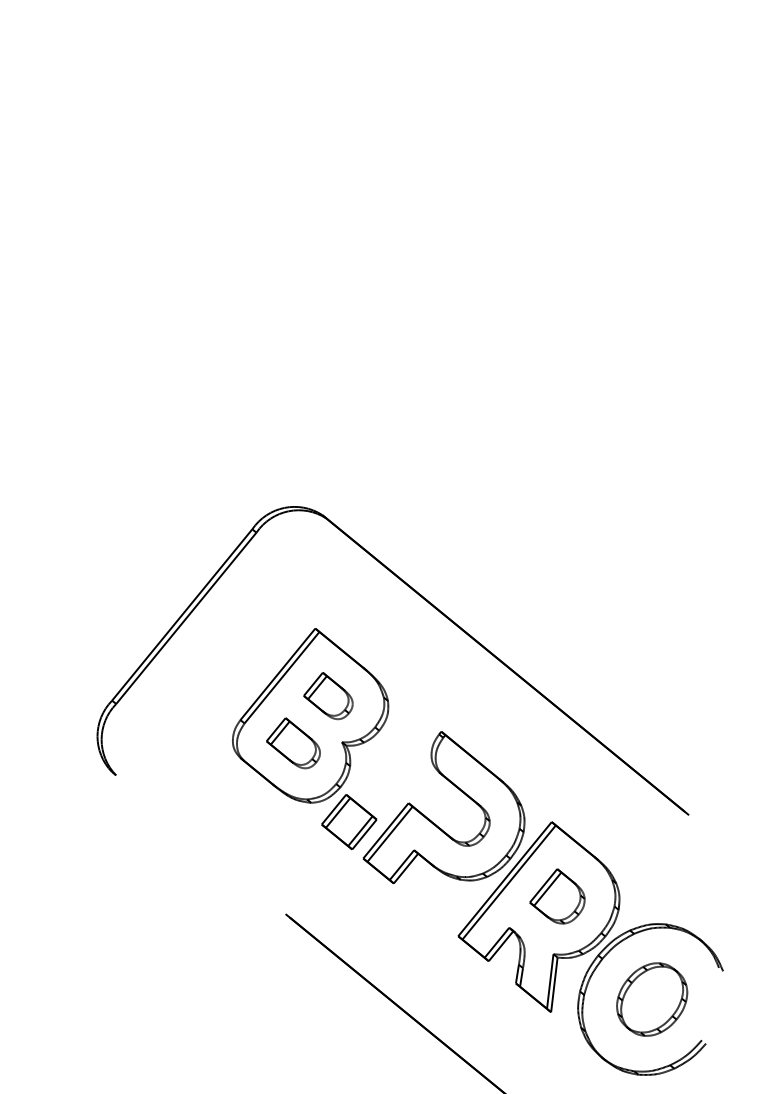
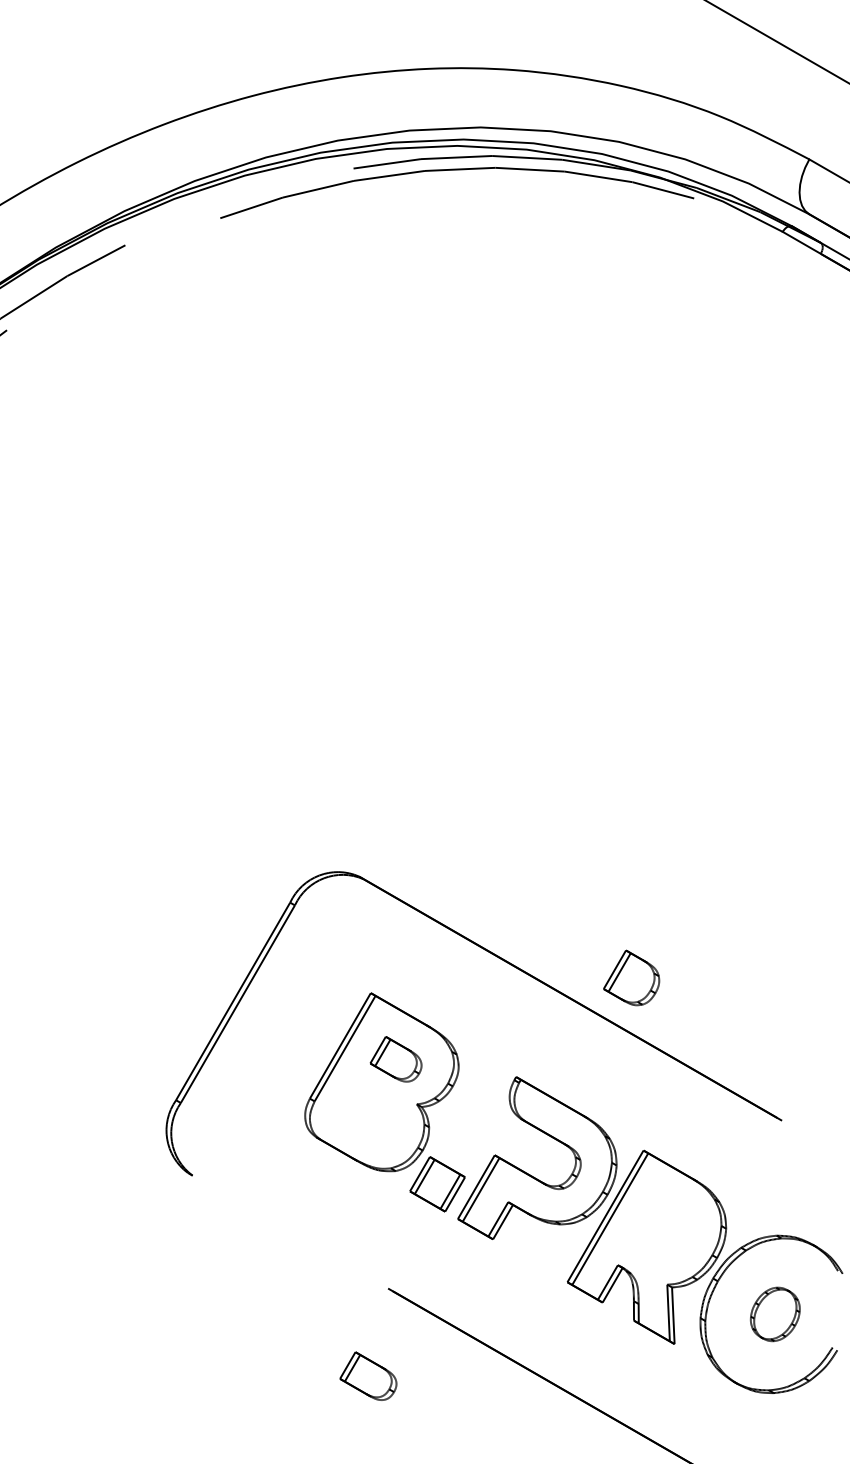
part: (294, 742) -> (368, 1375), moved
part: (558, 895) -> (631, 977), moved
part: (652, 999) -> (775, 1314), size x0.7

